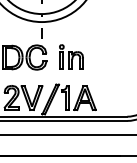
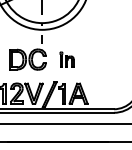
part: (70, 57) -> (66, 59), size x0.7

